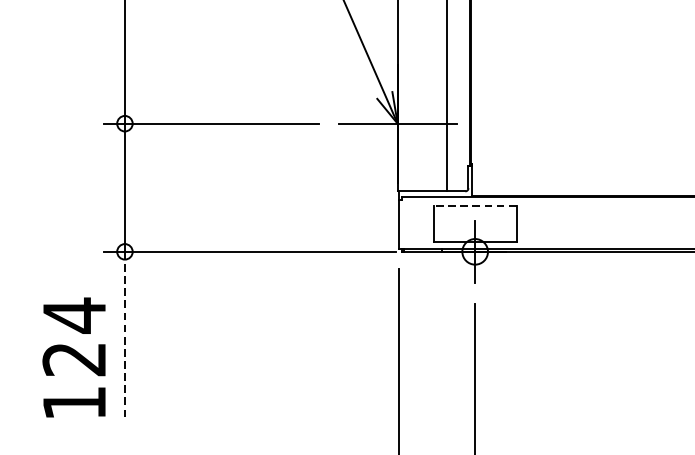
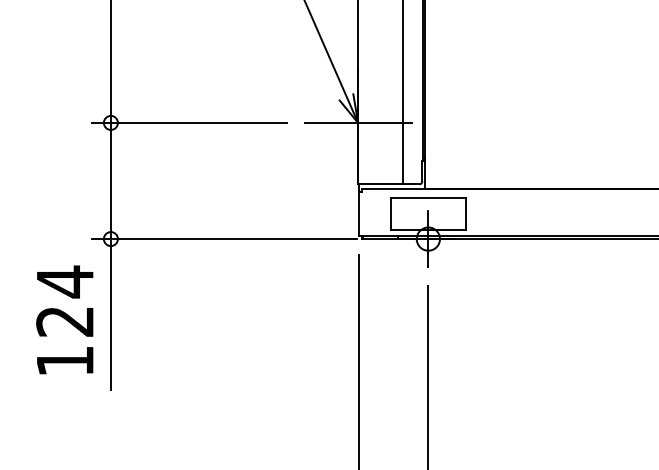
line: (474, 205) -> (427, 197), dashed -> solid
line: (124, 335) -> (110, 314), dashed -> solid
text: (73, 357) -> (64, 319), moved

